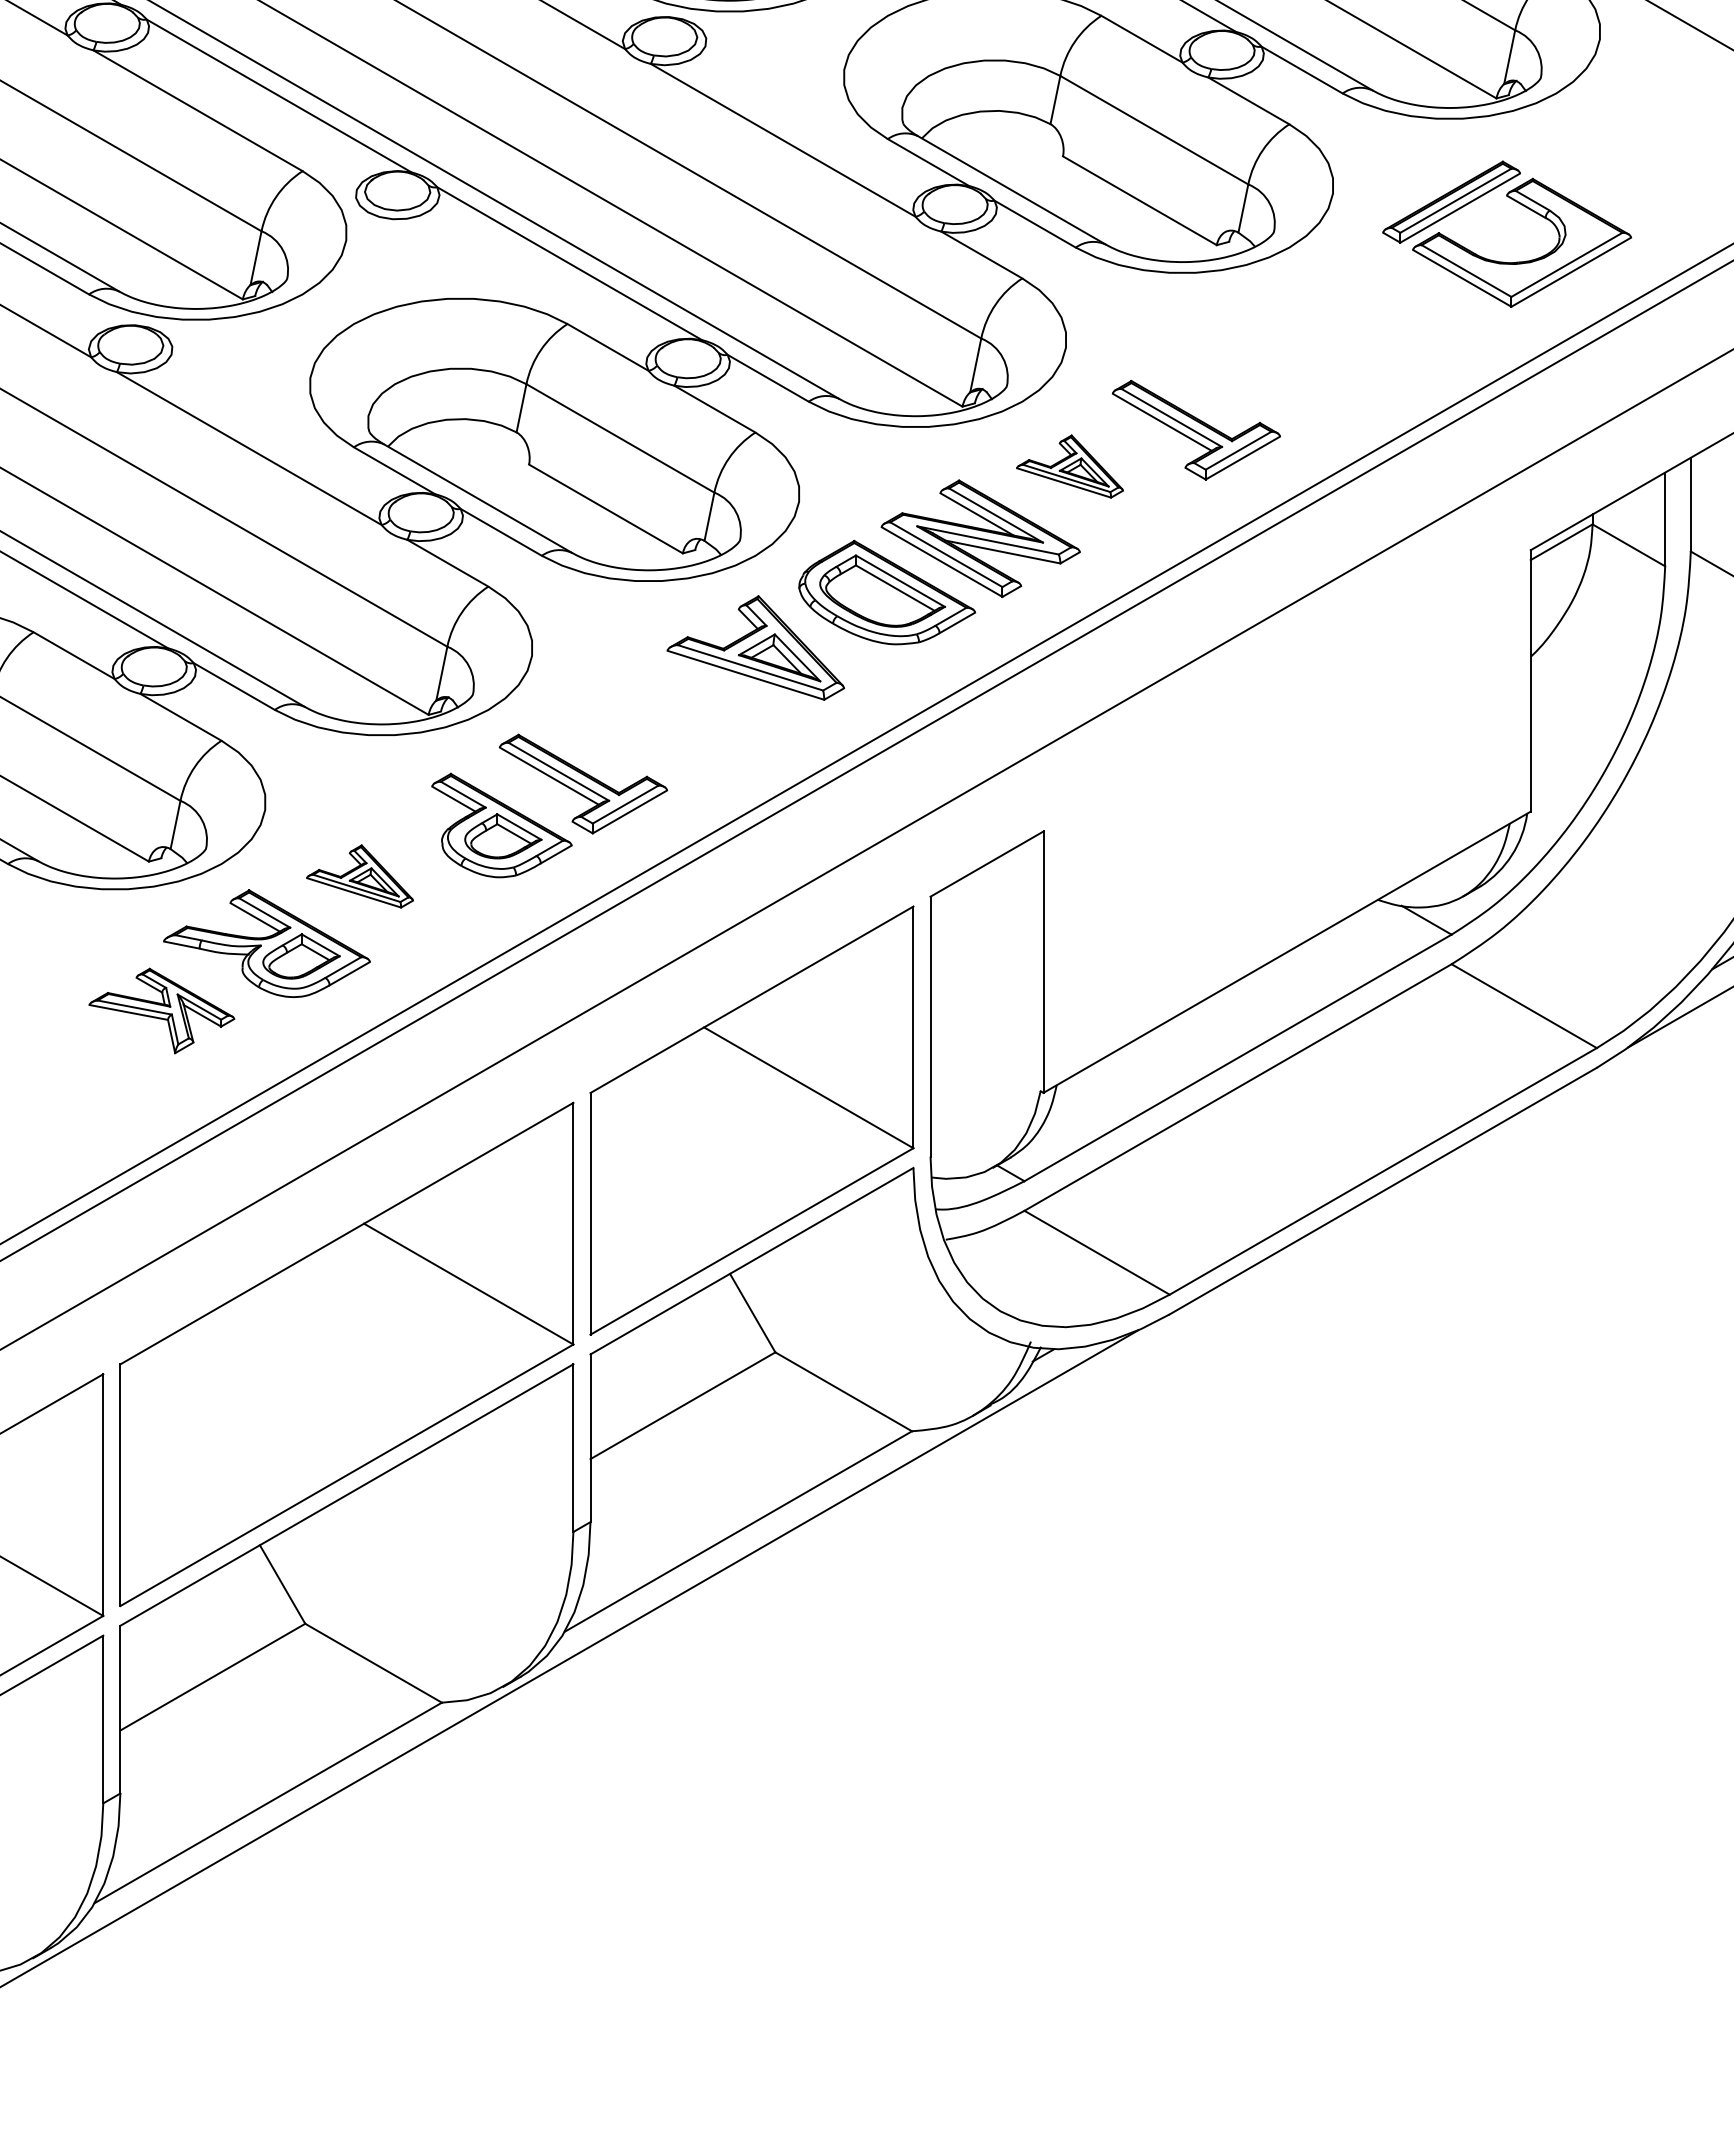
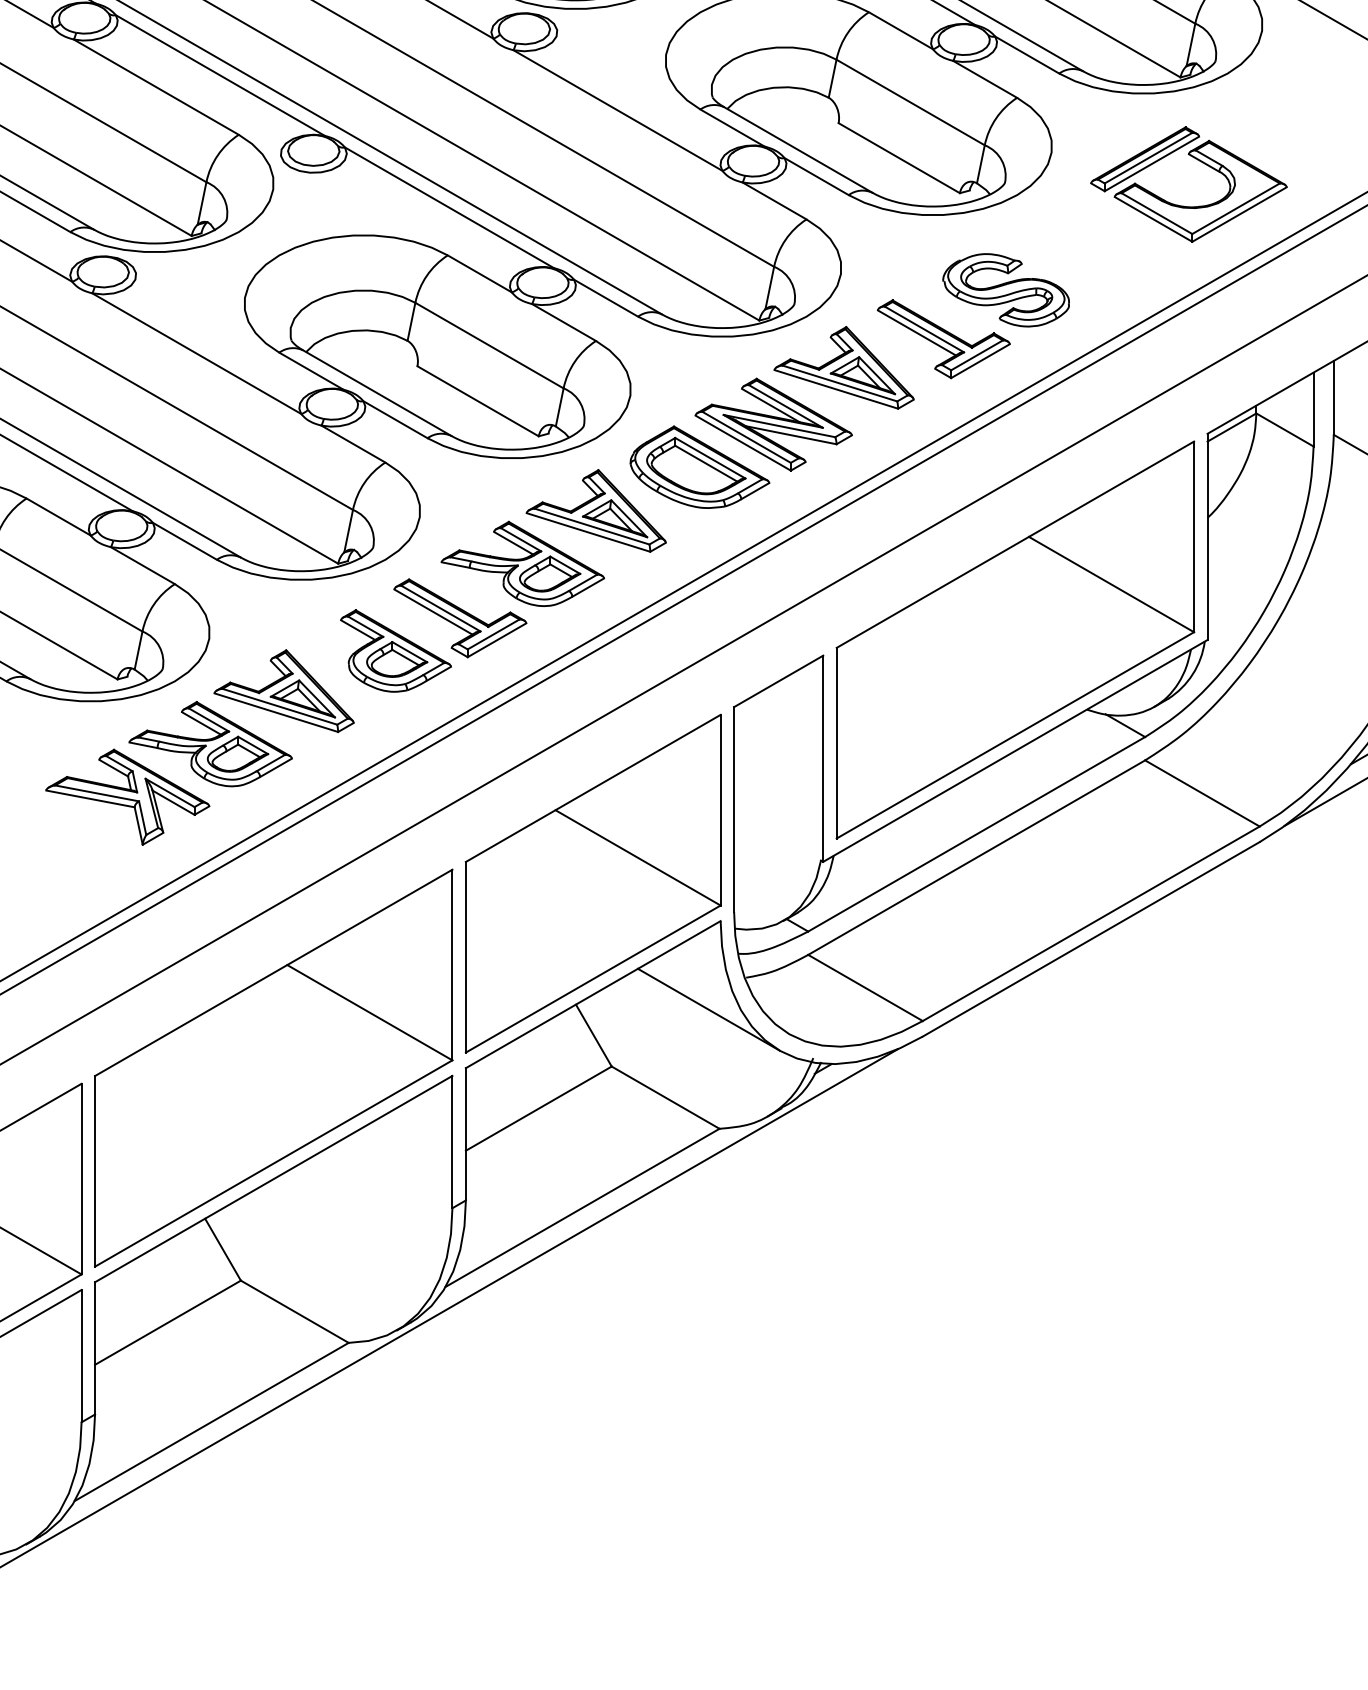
part: (1275, 368) -> (1006, 290), added
part: (1069, 466) -> (843, 367), size x1.67
part: (662, 714) -> (522, 563), added
part: (1286, 811) -> (1014, 639), added
part: (359, 876) -> (283, 691), size x1.67
part: (161, 1010) -> (127, 796), size x1.43
line: (898, 1280) -> (708, 1009), added

